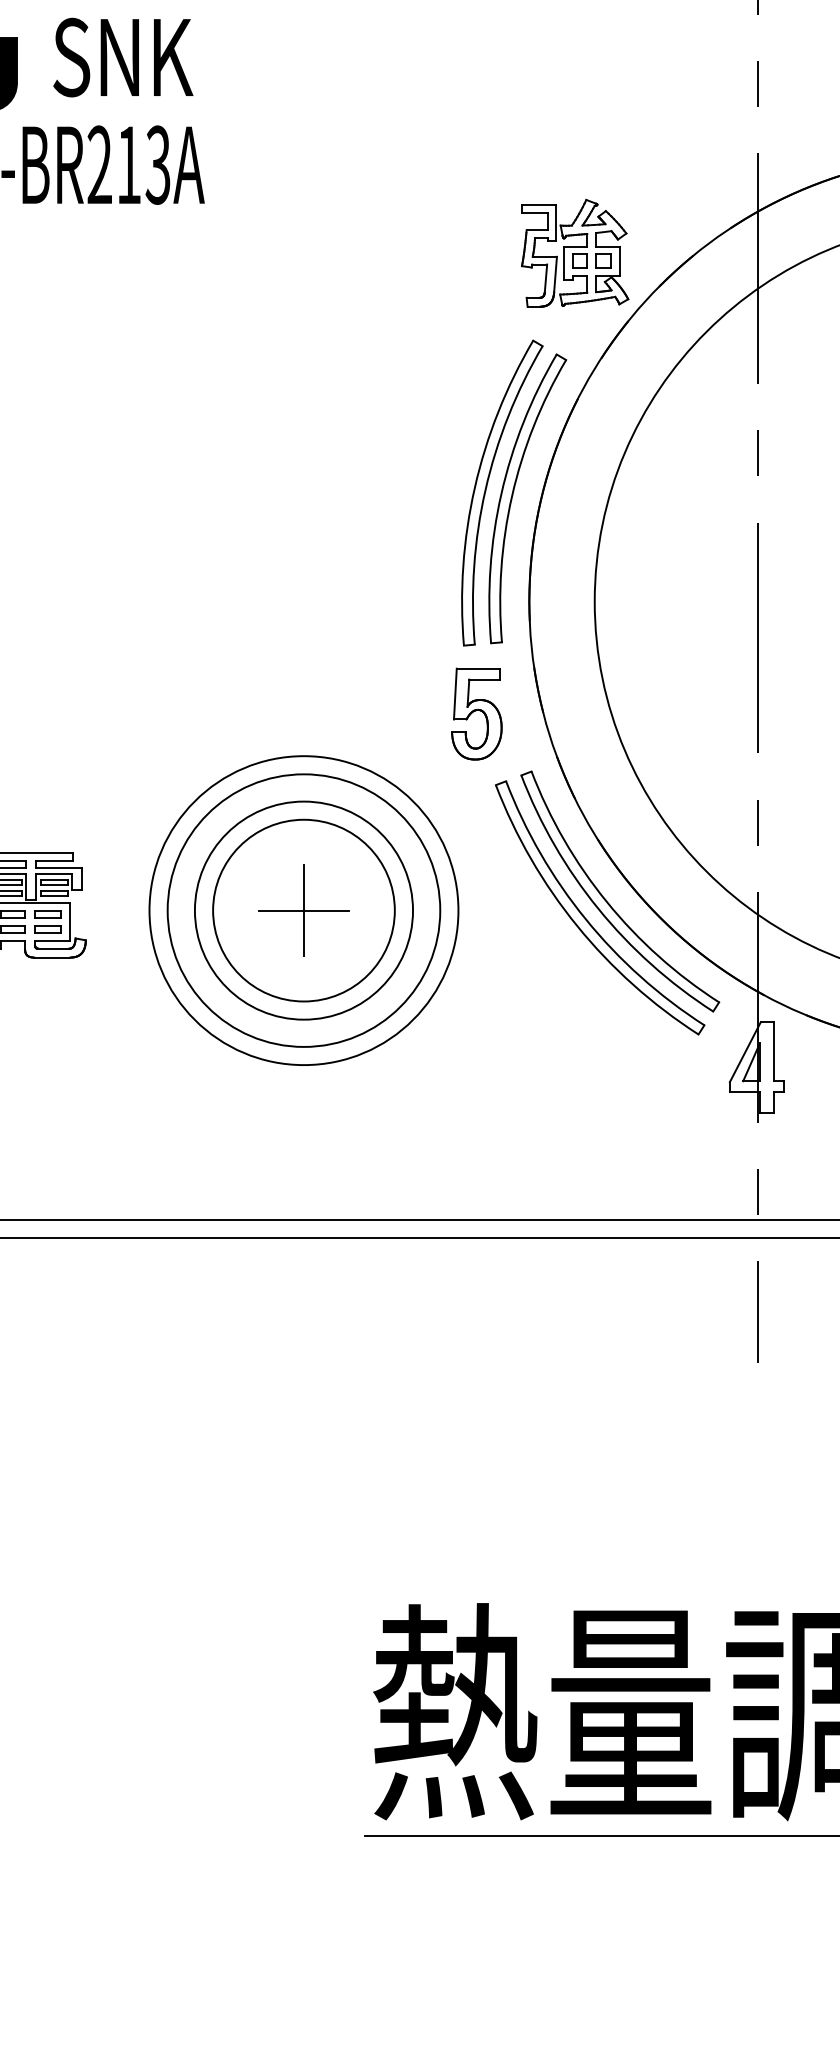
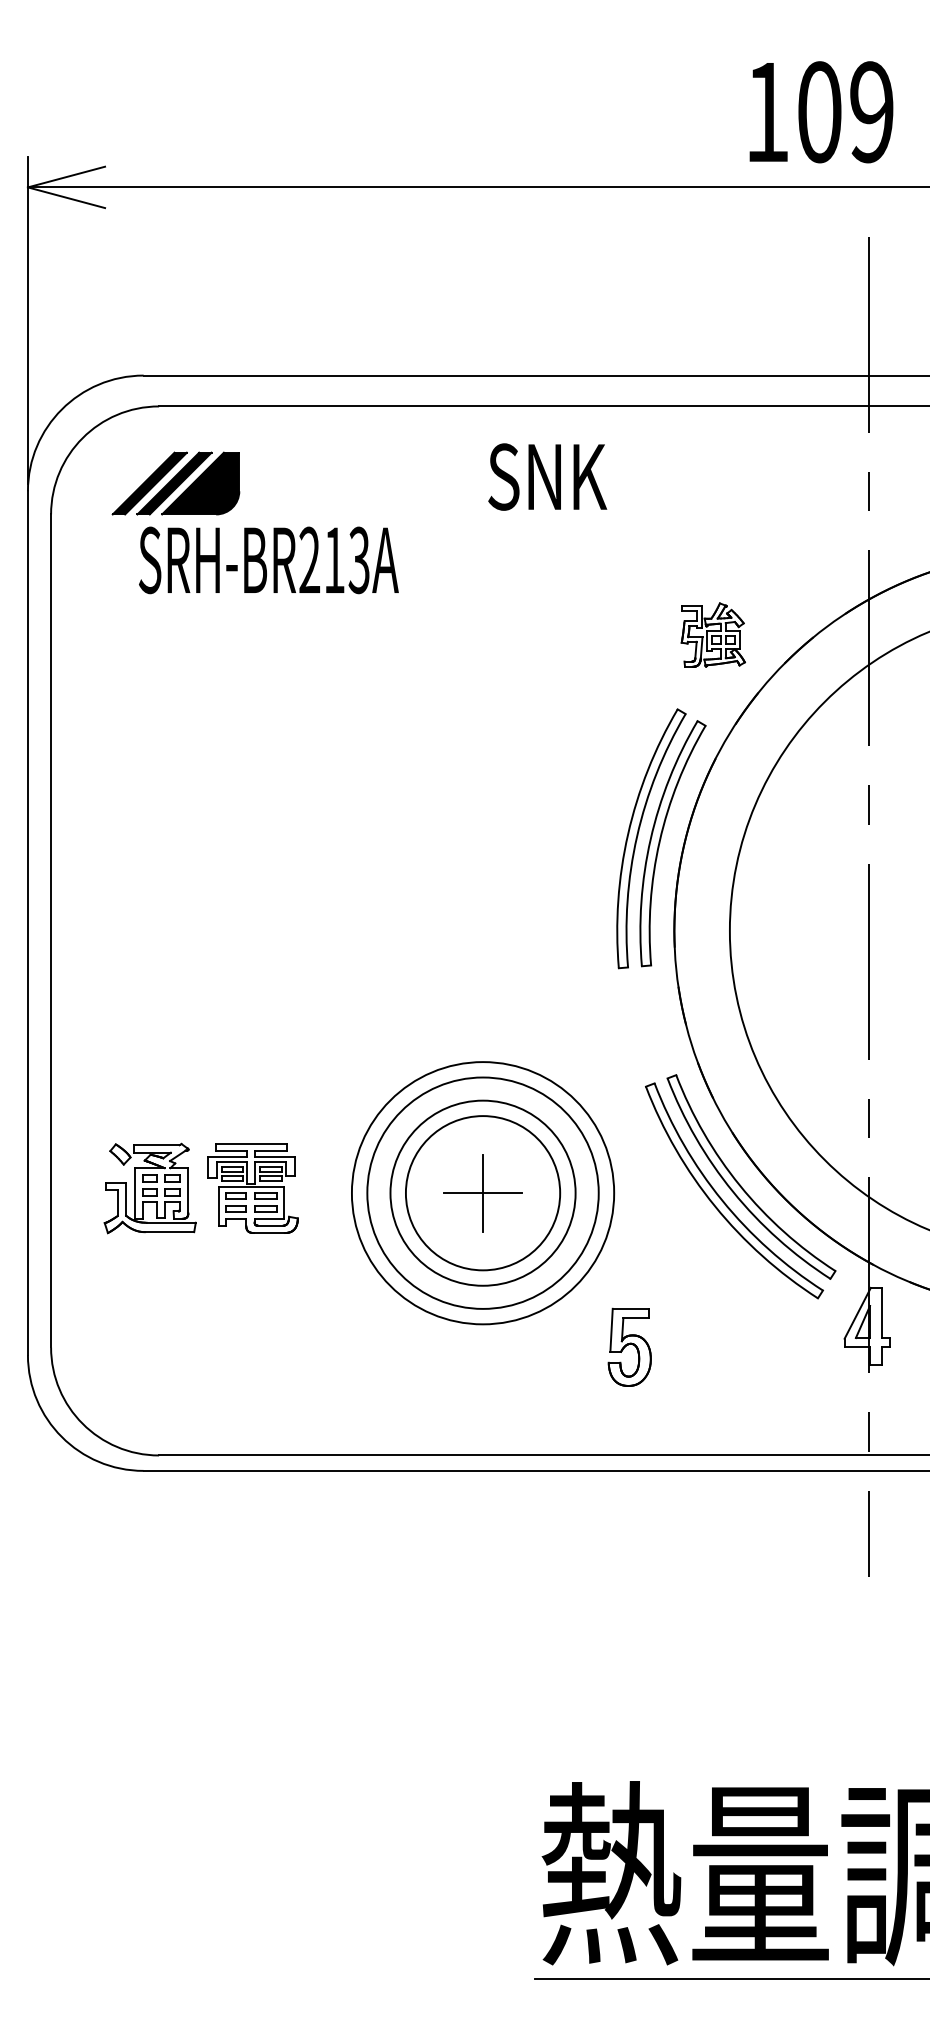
text: (123, 56) -> (547, 476), moved
part: (575, 252) -> (713, 634), size x0.7
part: (476, 713) -> (629, 1346), moved

